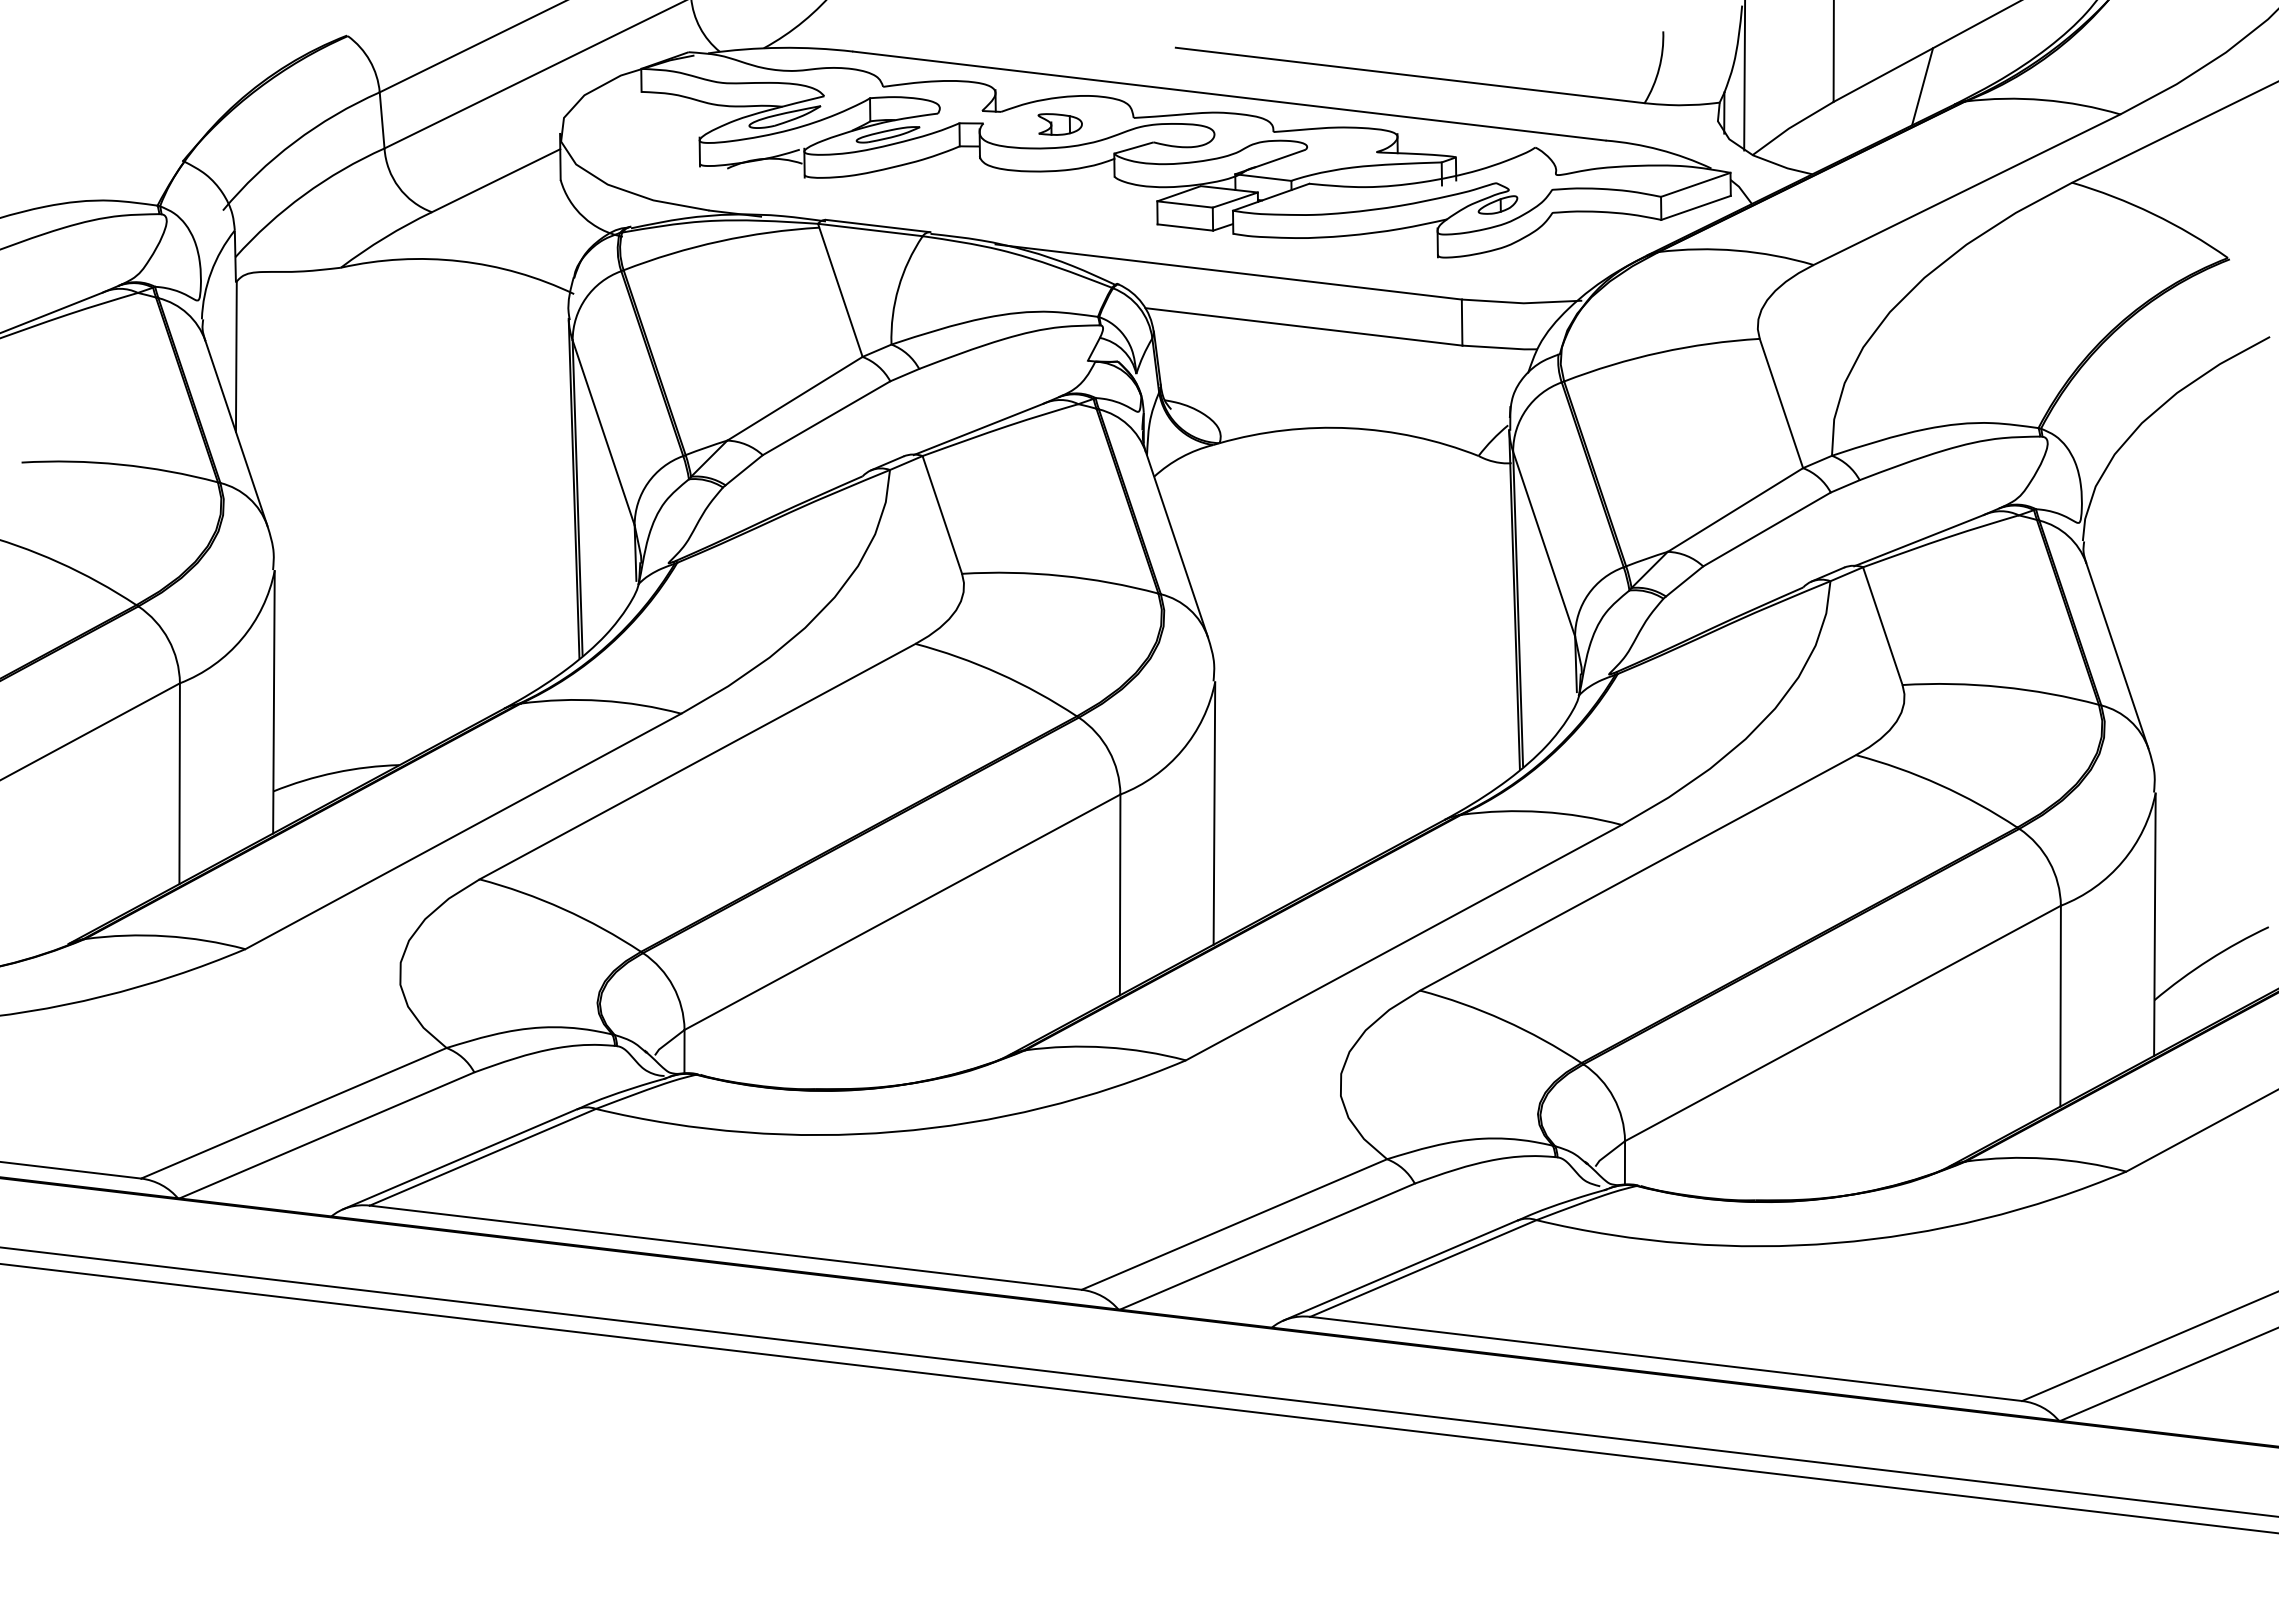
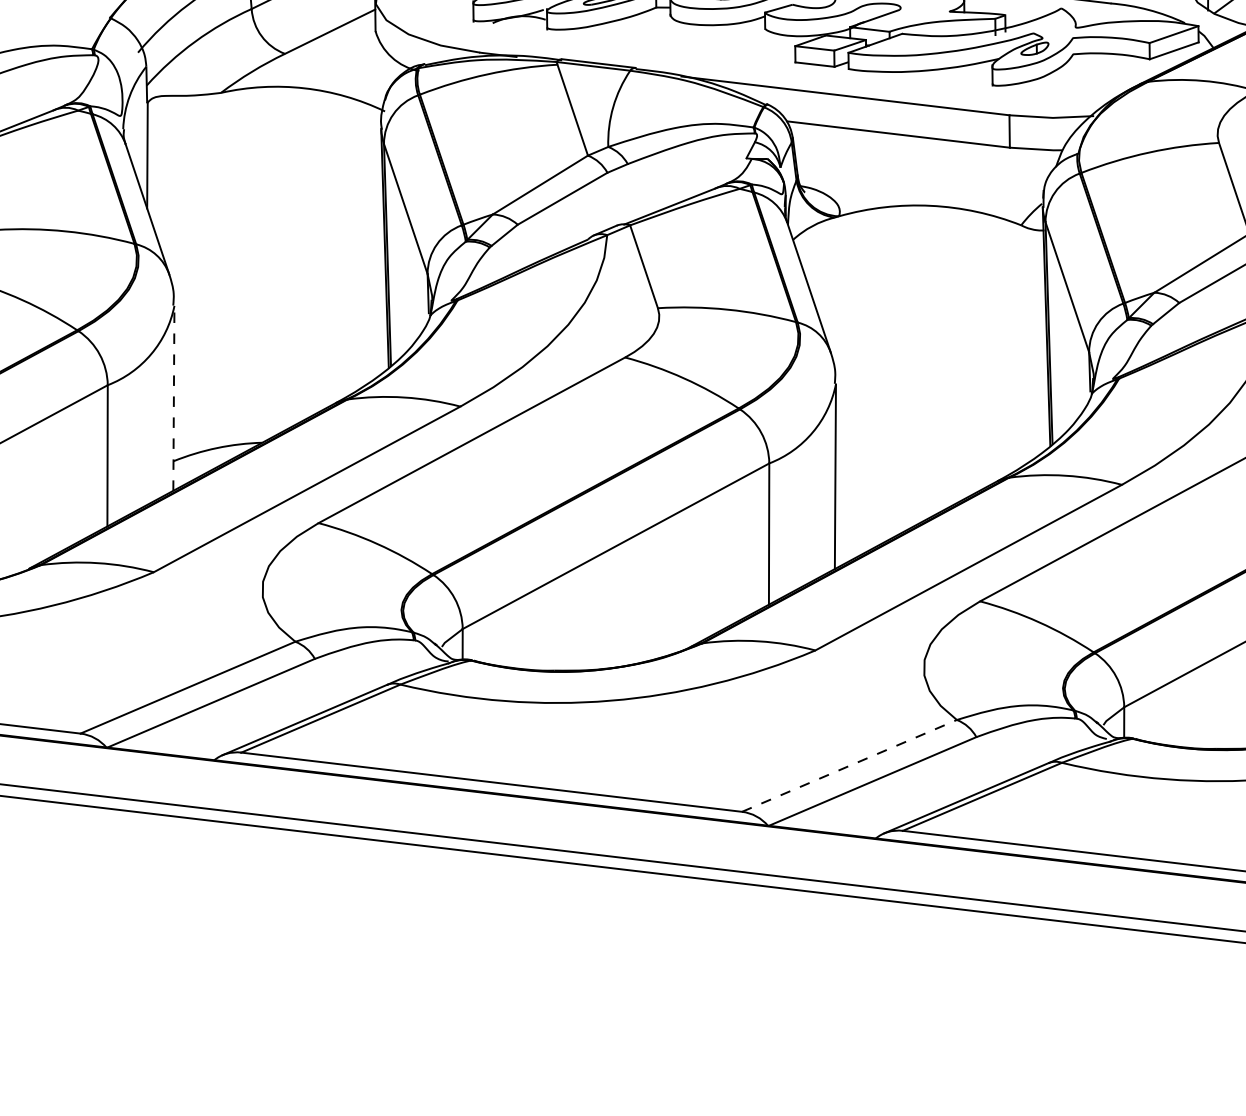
line: (273, 701) -> (173, 398), solid -> dashed
line: (1234, 1224) -> (849, 765), solid -> dashed

